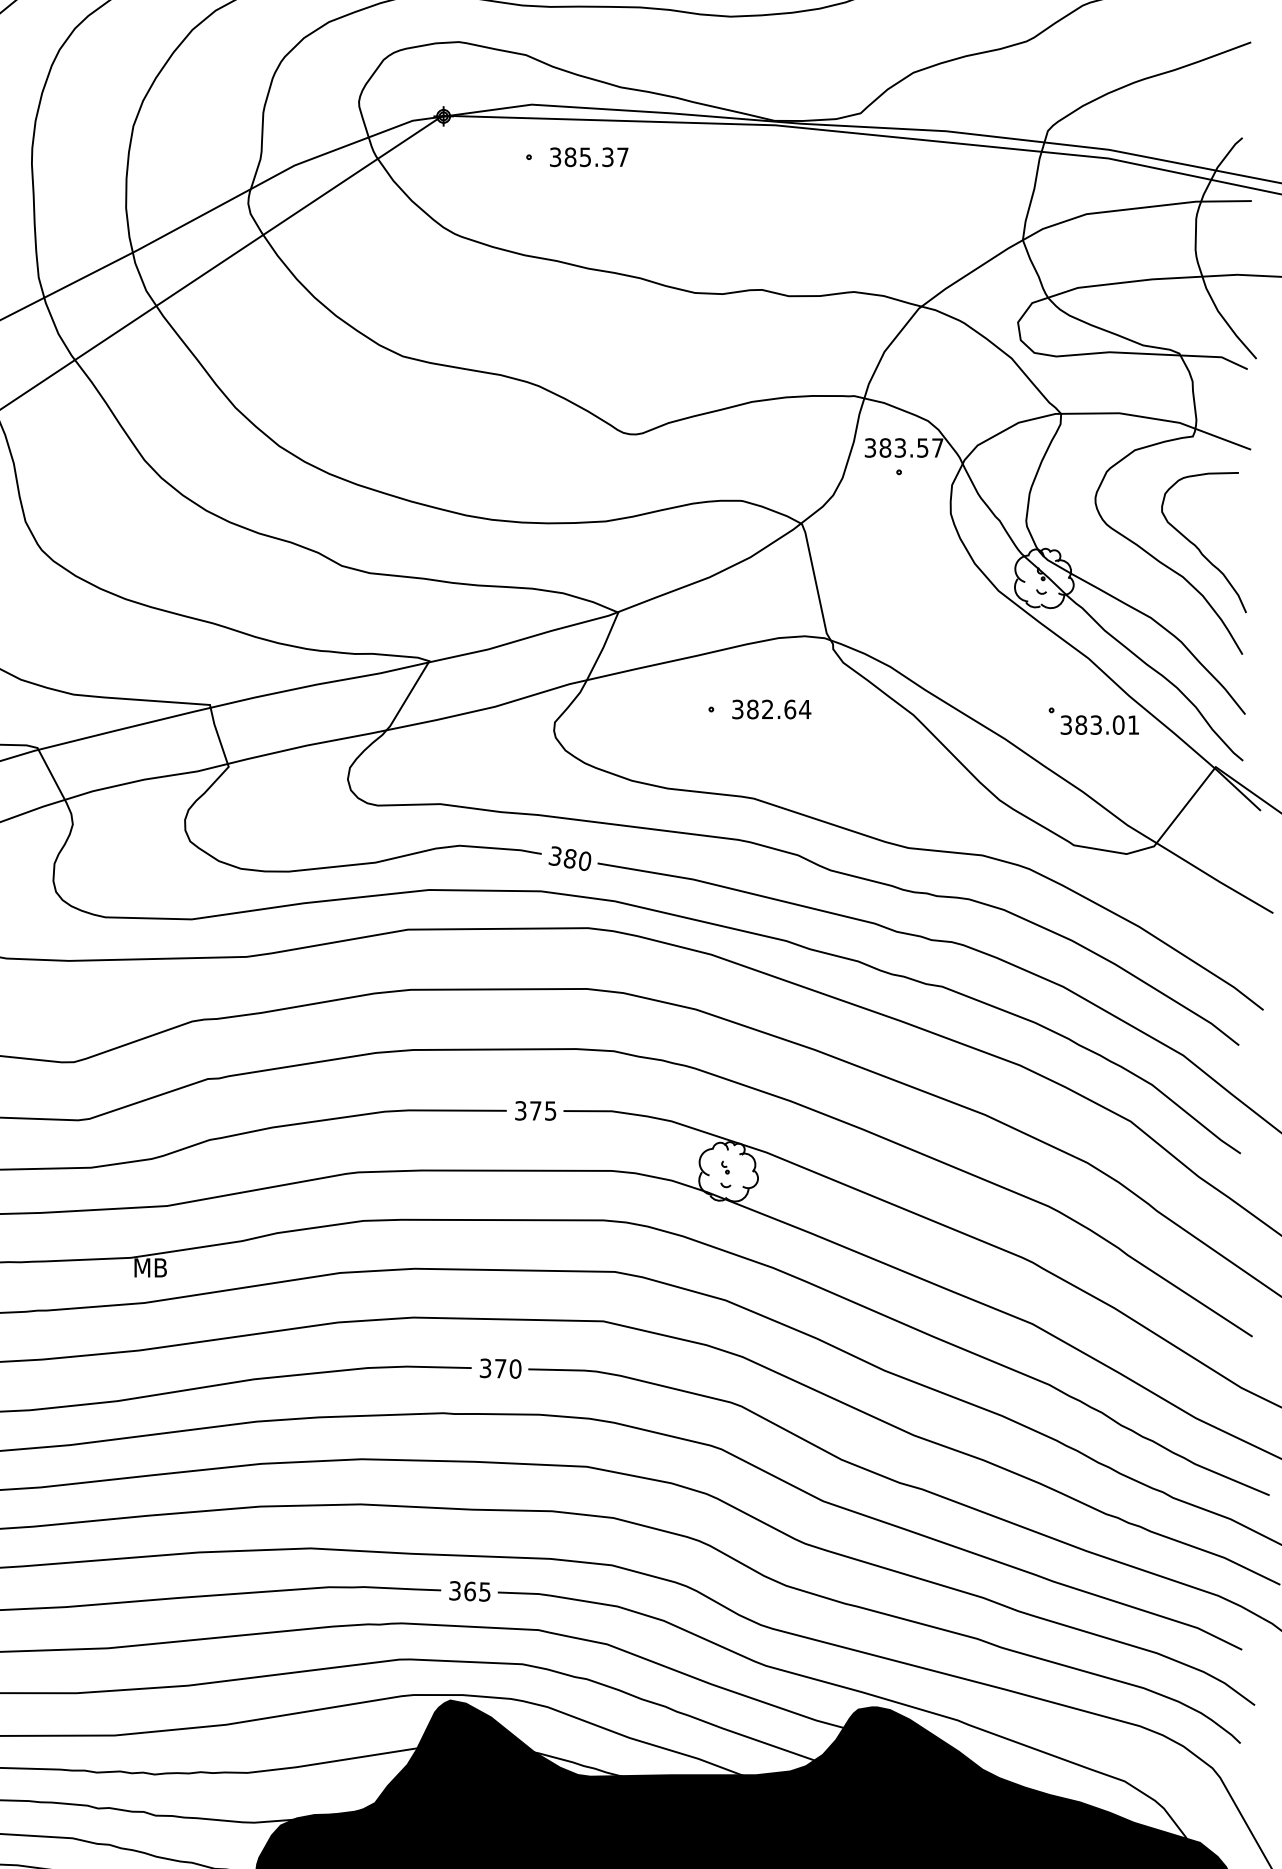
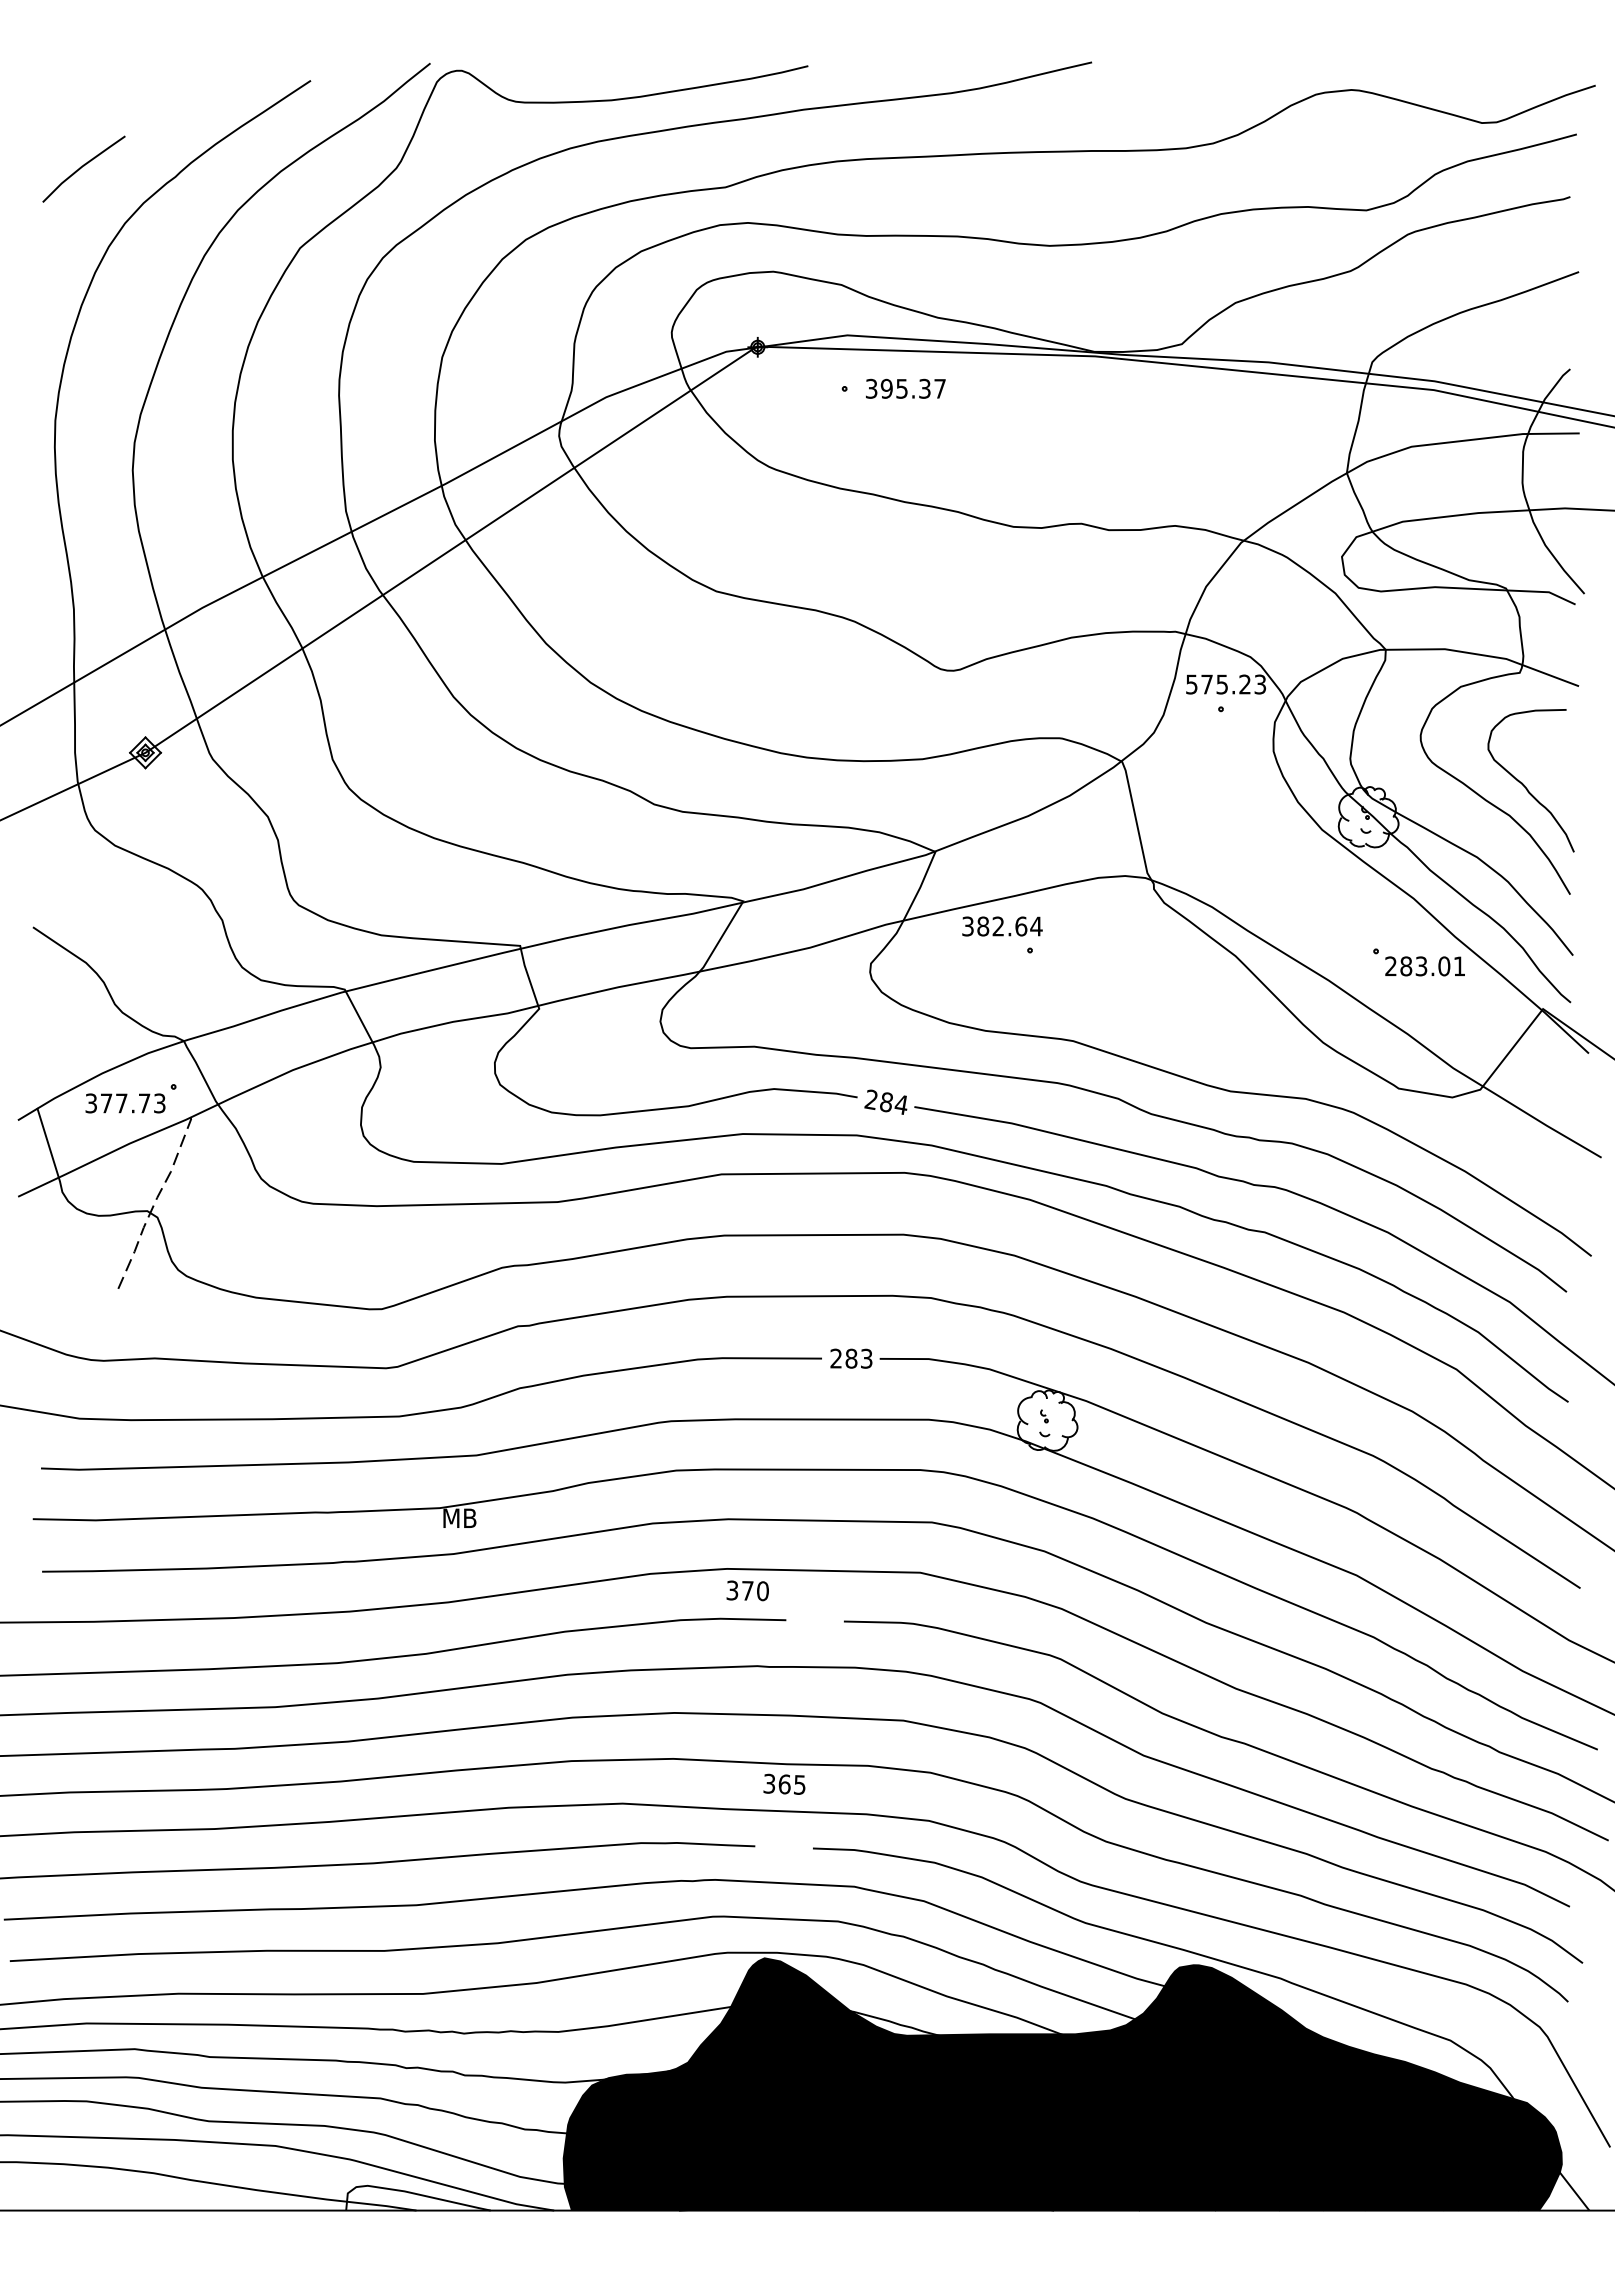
text: (570, 156) -> (886, 388), 385.37 -> 395.37
text: (904, 447) -> (1226, 684), 383.57 -> 575.23
text: (771, 709) -> (1002, 926), moved
text: (1065, 725) -> (1390, 966), 383.01 -> 283.01
text: (569, 857) -> (885, 1101), 380 -> 284
text: (535, 1110) -> (851, 1358), 375 -> 283
text: (500, 1368) -> (747, 1590), moved
text: (469, 1590) -> (784, 1783), moved

